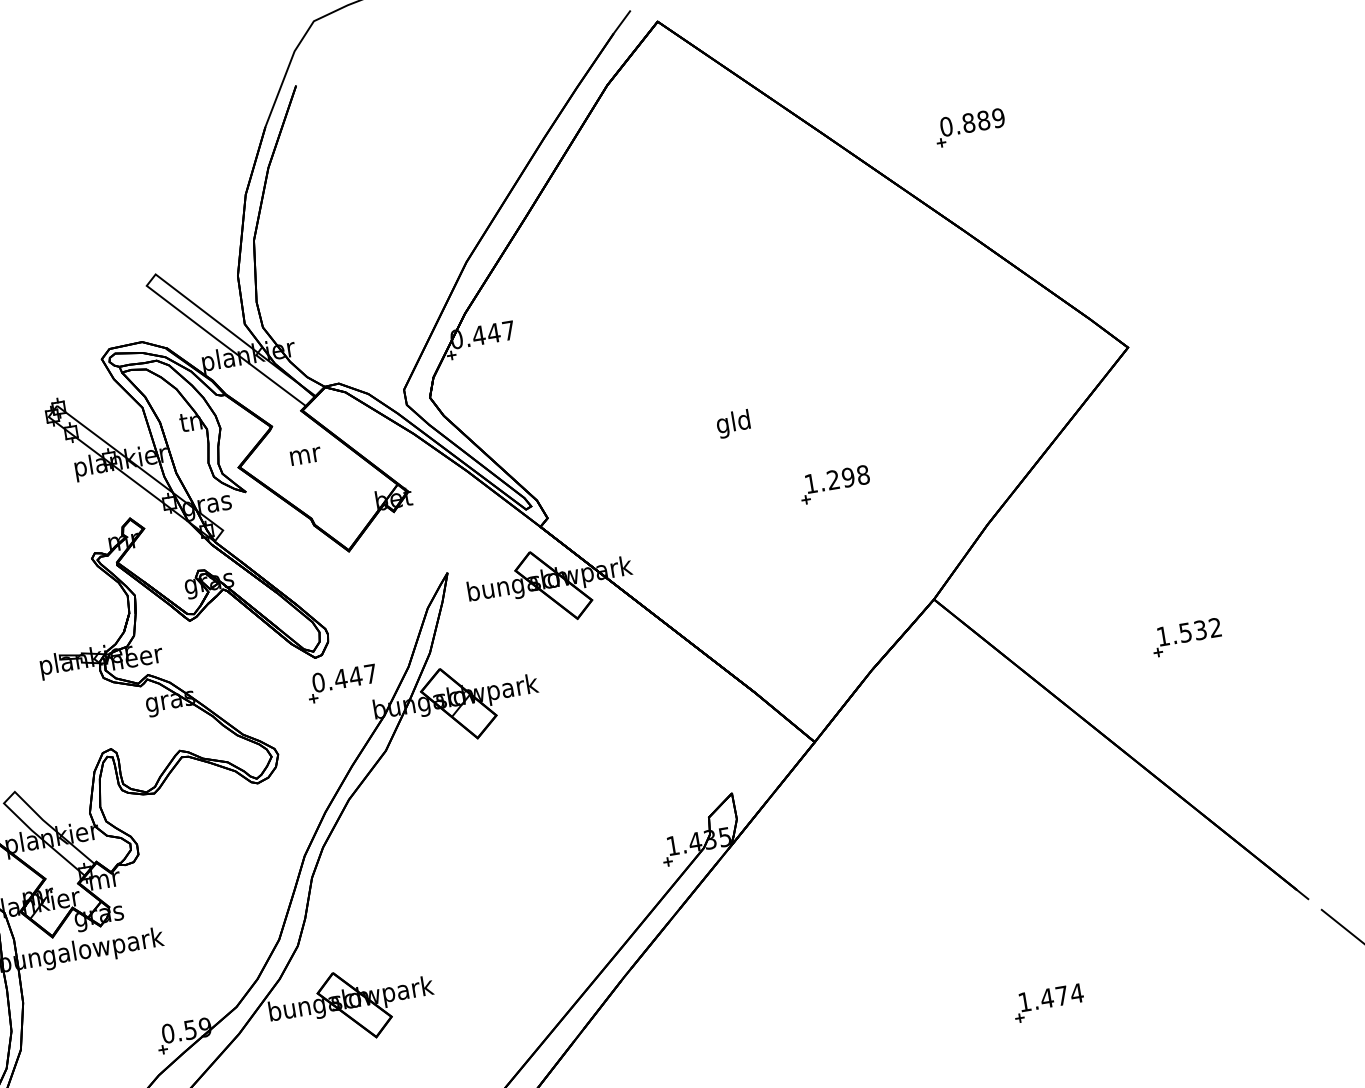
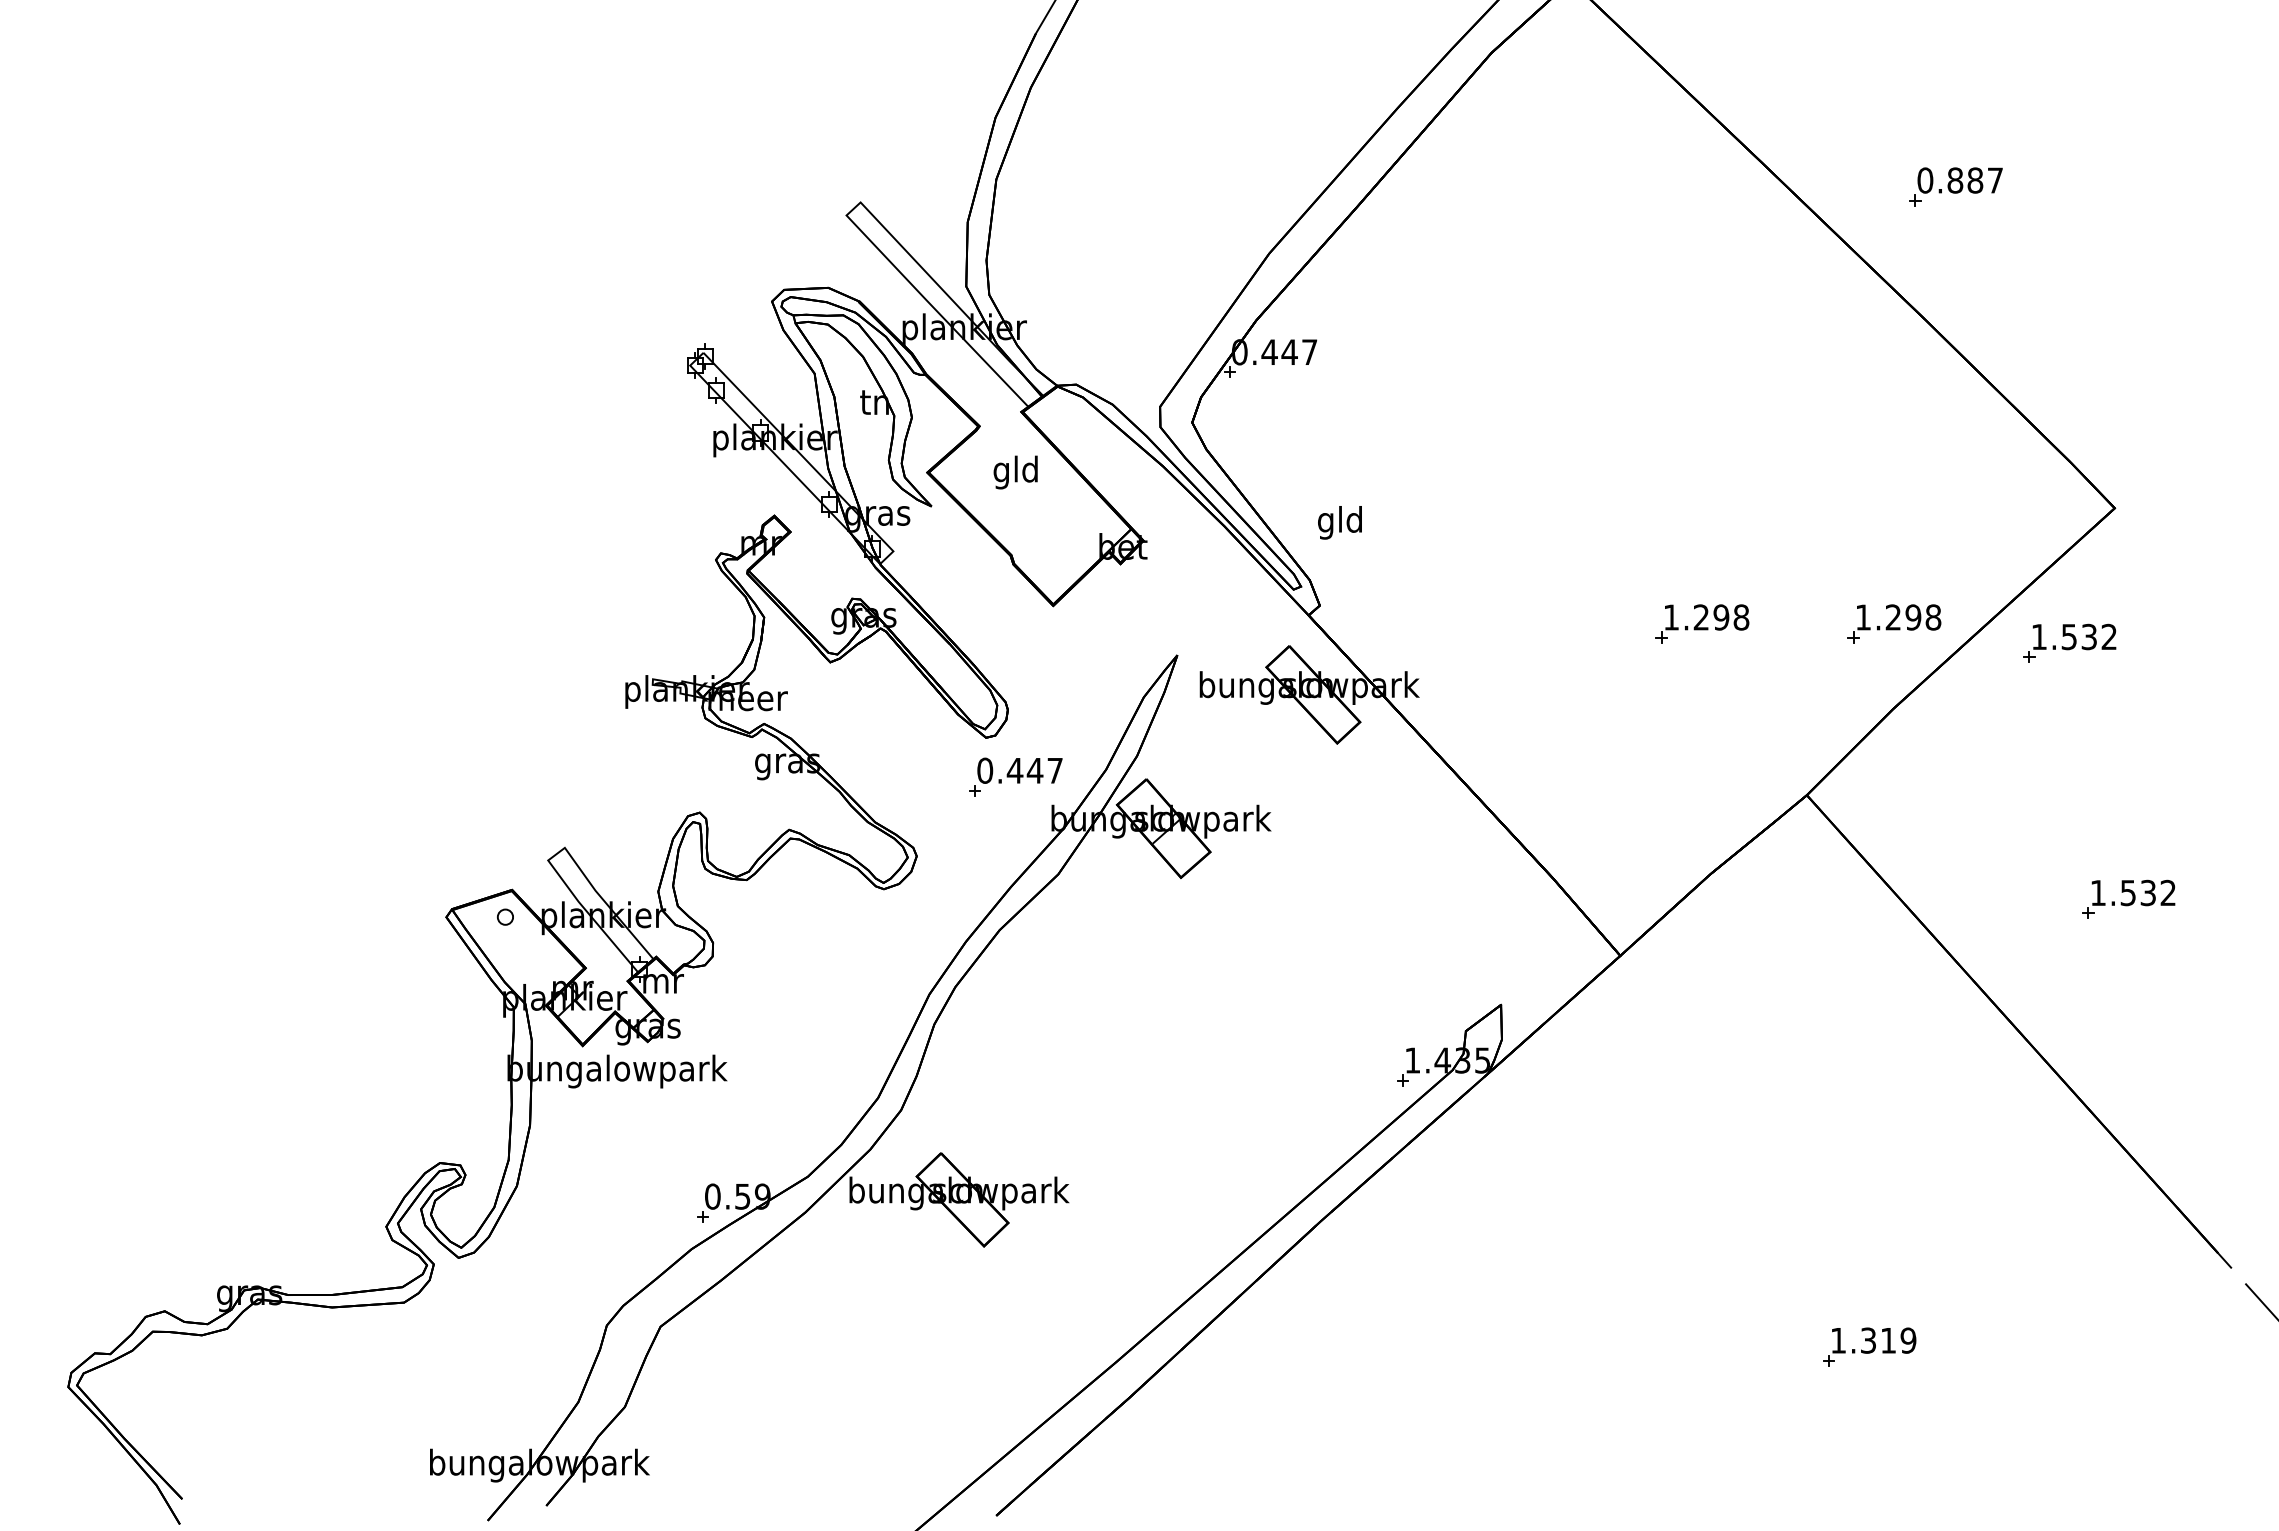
text: (998, 118) -> (1995, 180), 0.889 -> 0.887
text: (733, 423) -> (1339, 522), moved
part: (1110, 453) -> (2069, 642), added
text: (304, 456) -> (1015, 472), mr -> gld
part: (978, 460) -> (1894, 623), added
text: (1062, 995) -> (1888, 1340), 1.474 -> 1.319

